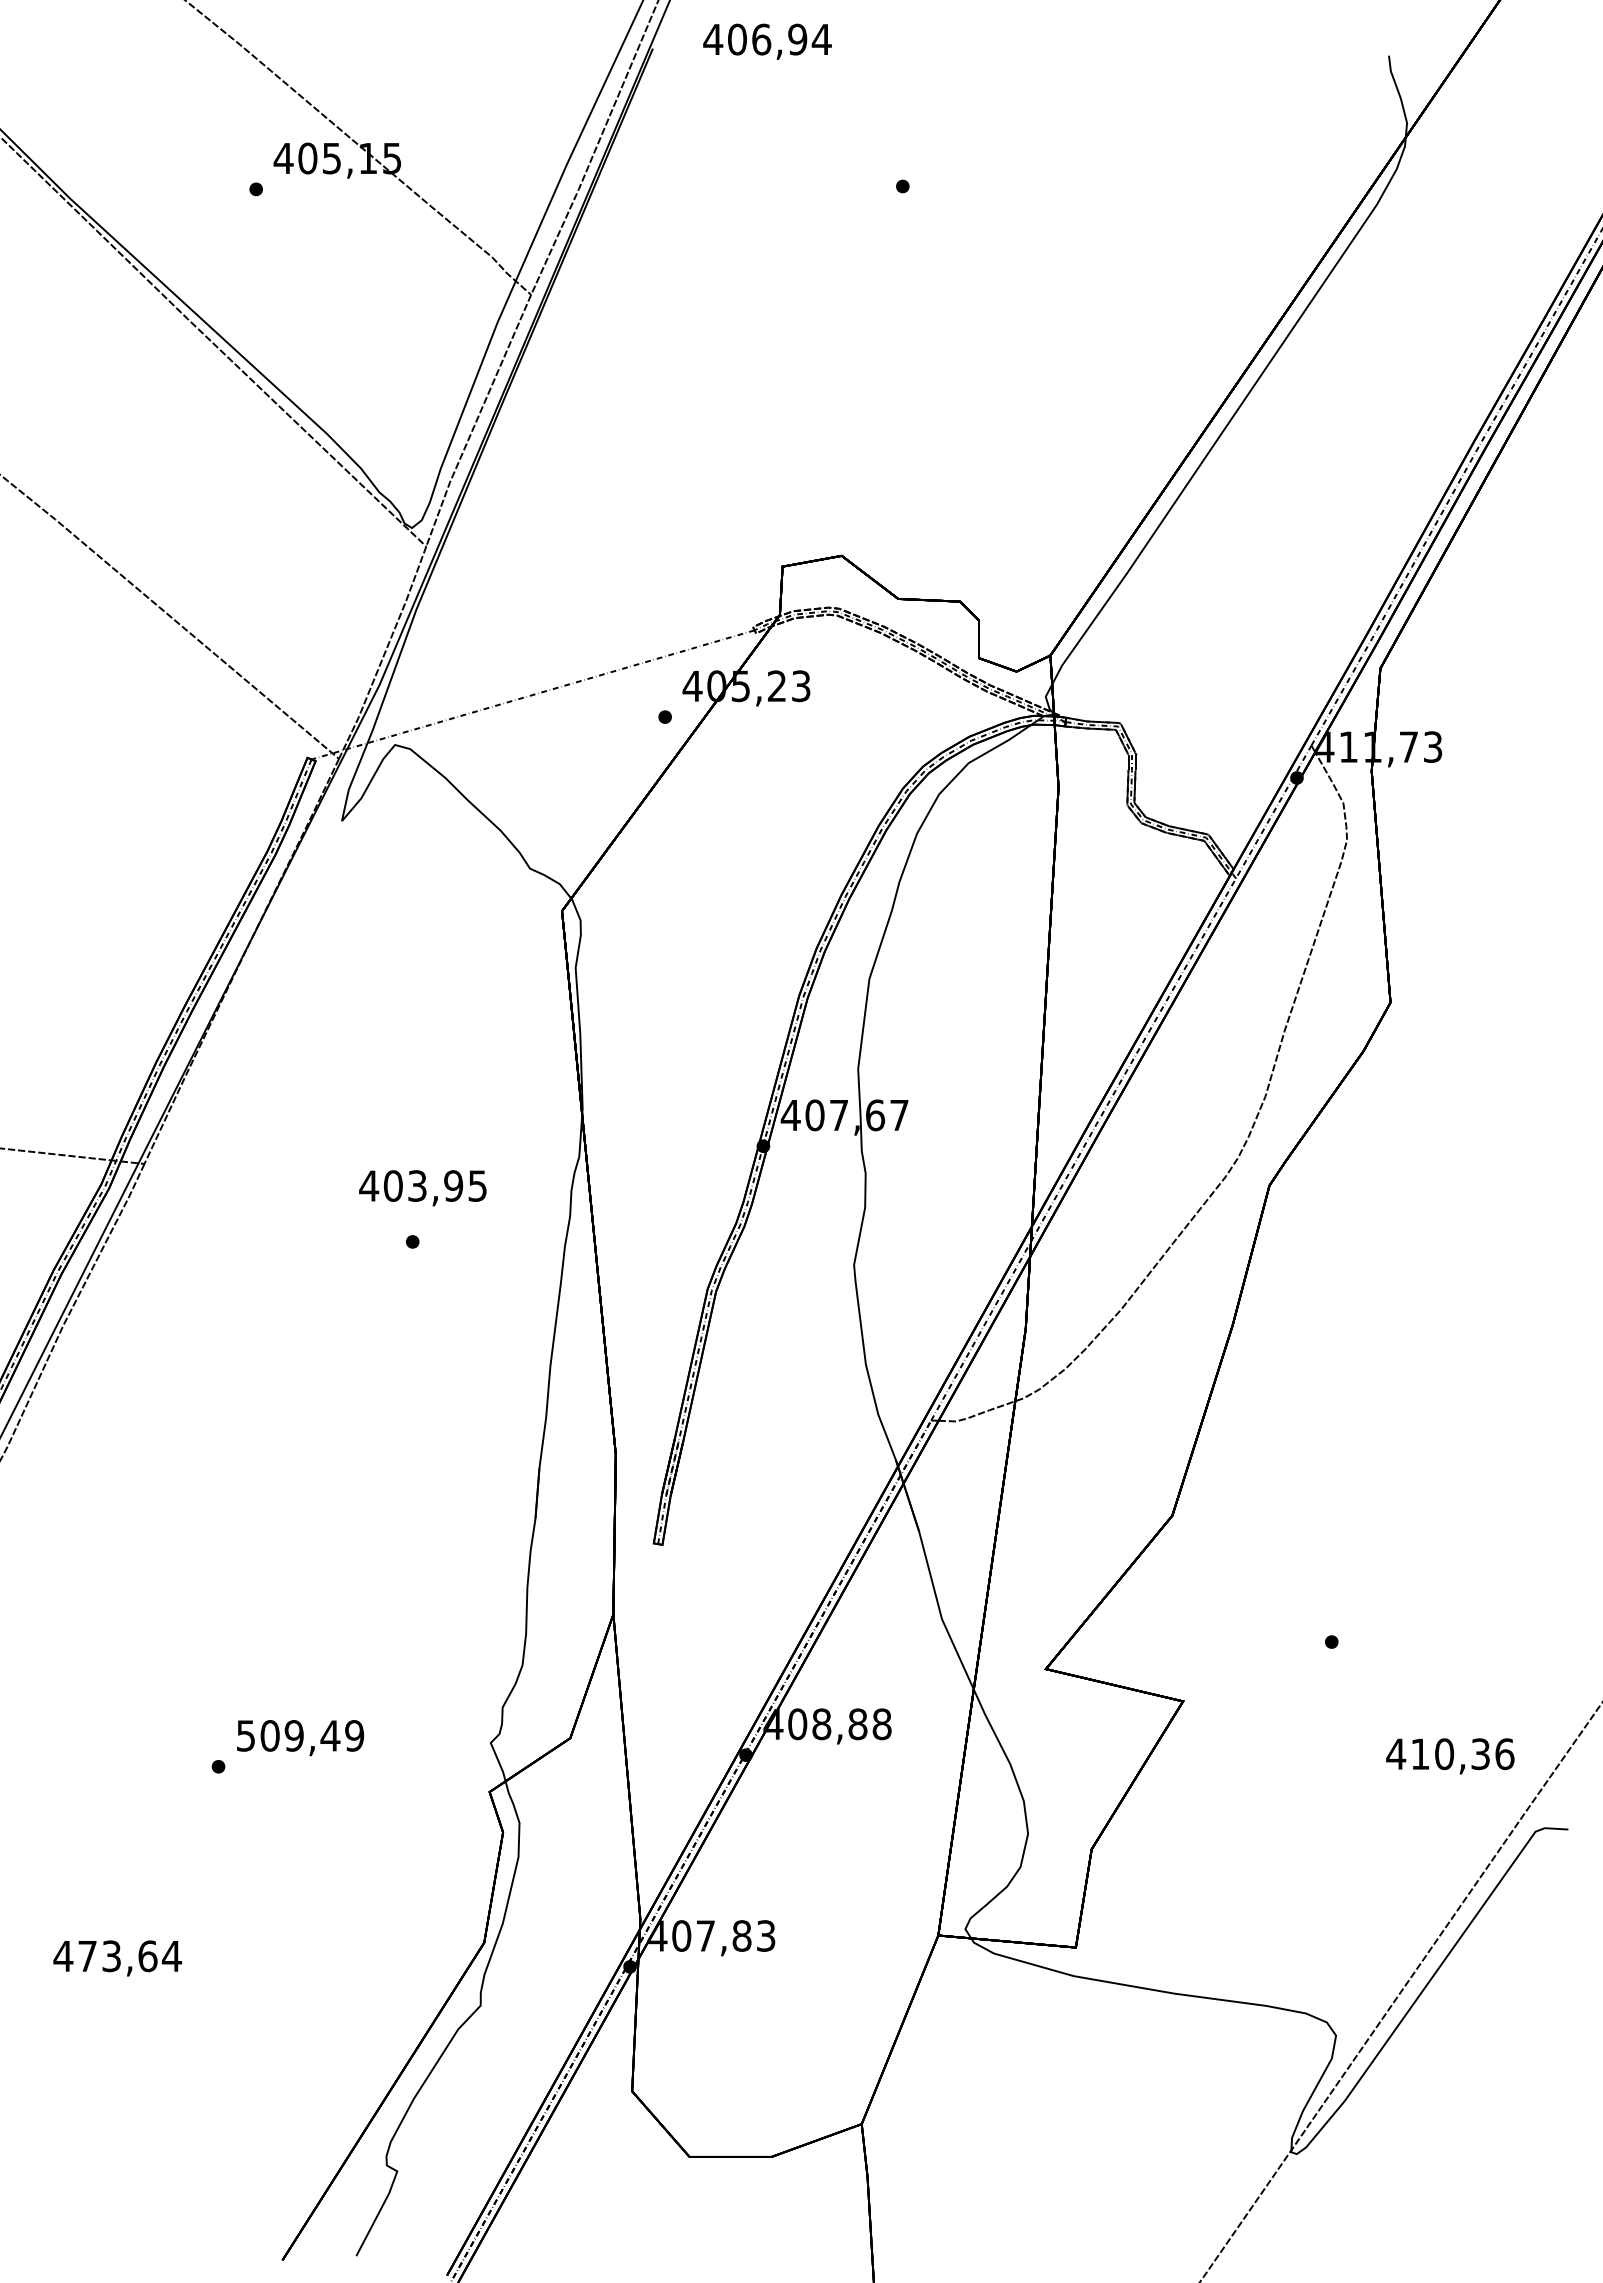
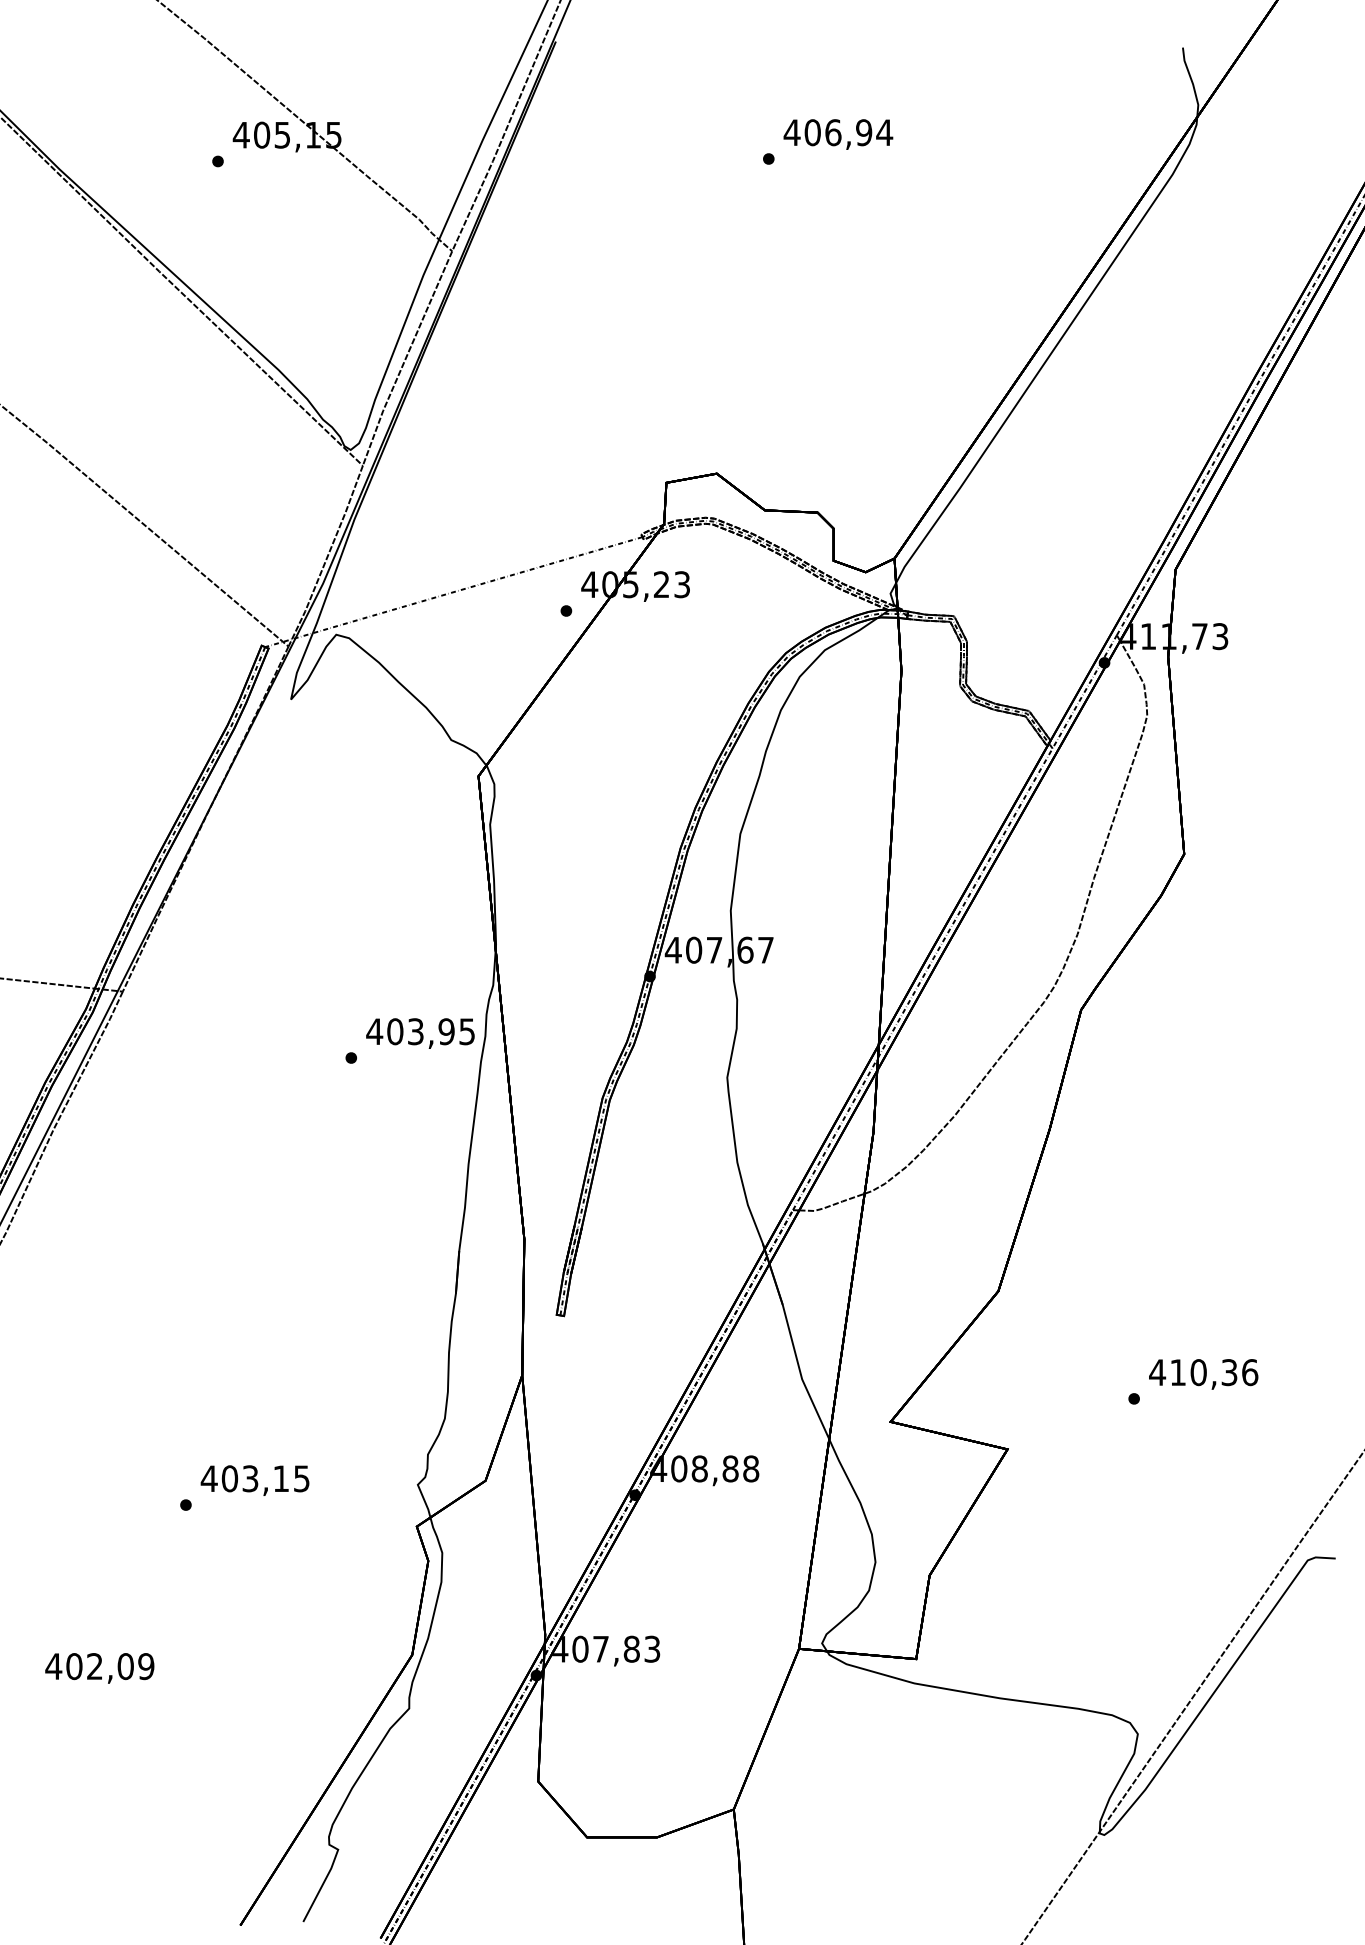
text: (767, 41) -> (838, 134), moved
text: (422, 1188) -> (420, 1033), moved
text: (300, 1735) -> (255, 1478), 509,49 -> 403,15
text: (1450, 1756) -> (1203, 1374), moved
text: (129, 1956) -> (110, 1666), 473,64 -> 402,09

